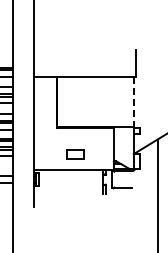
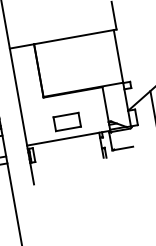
line: (133, 102) -> (118, 56), dashed -> solid
part: (74, 154) -> (66, 122), size x1.43

